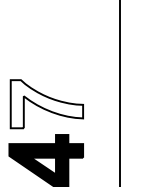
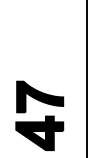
fill: (47, 103) -> (40, 96), added

